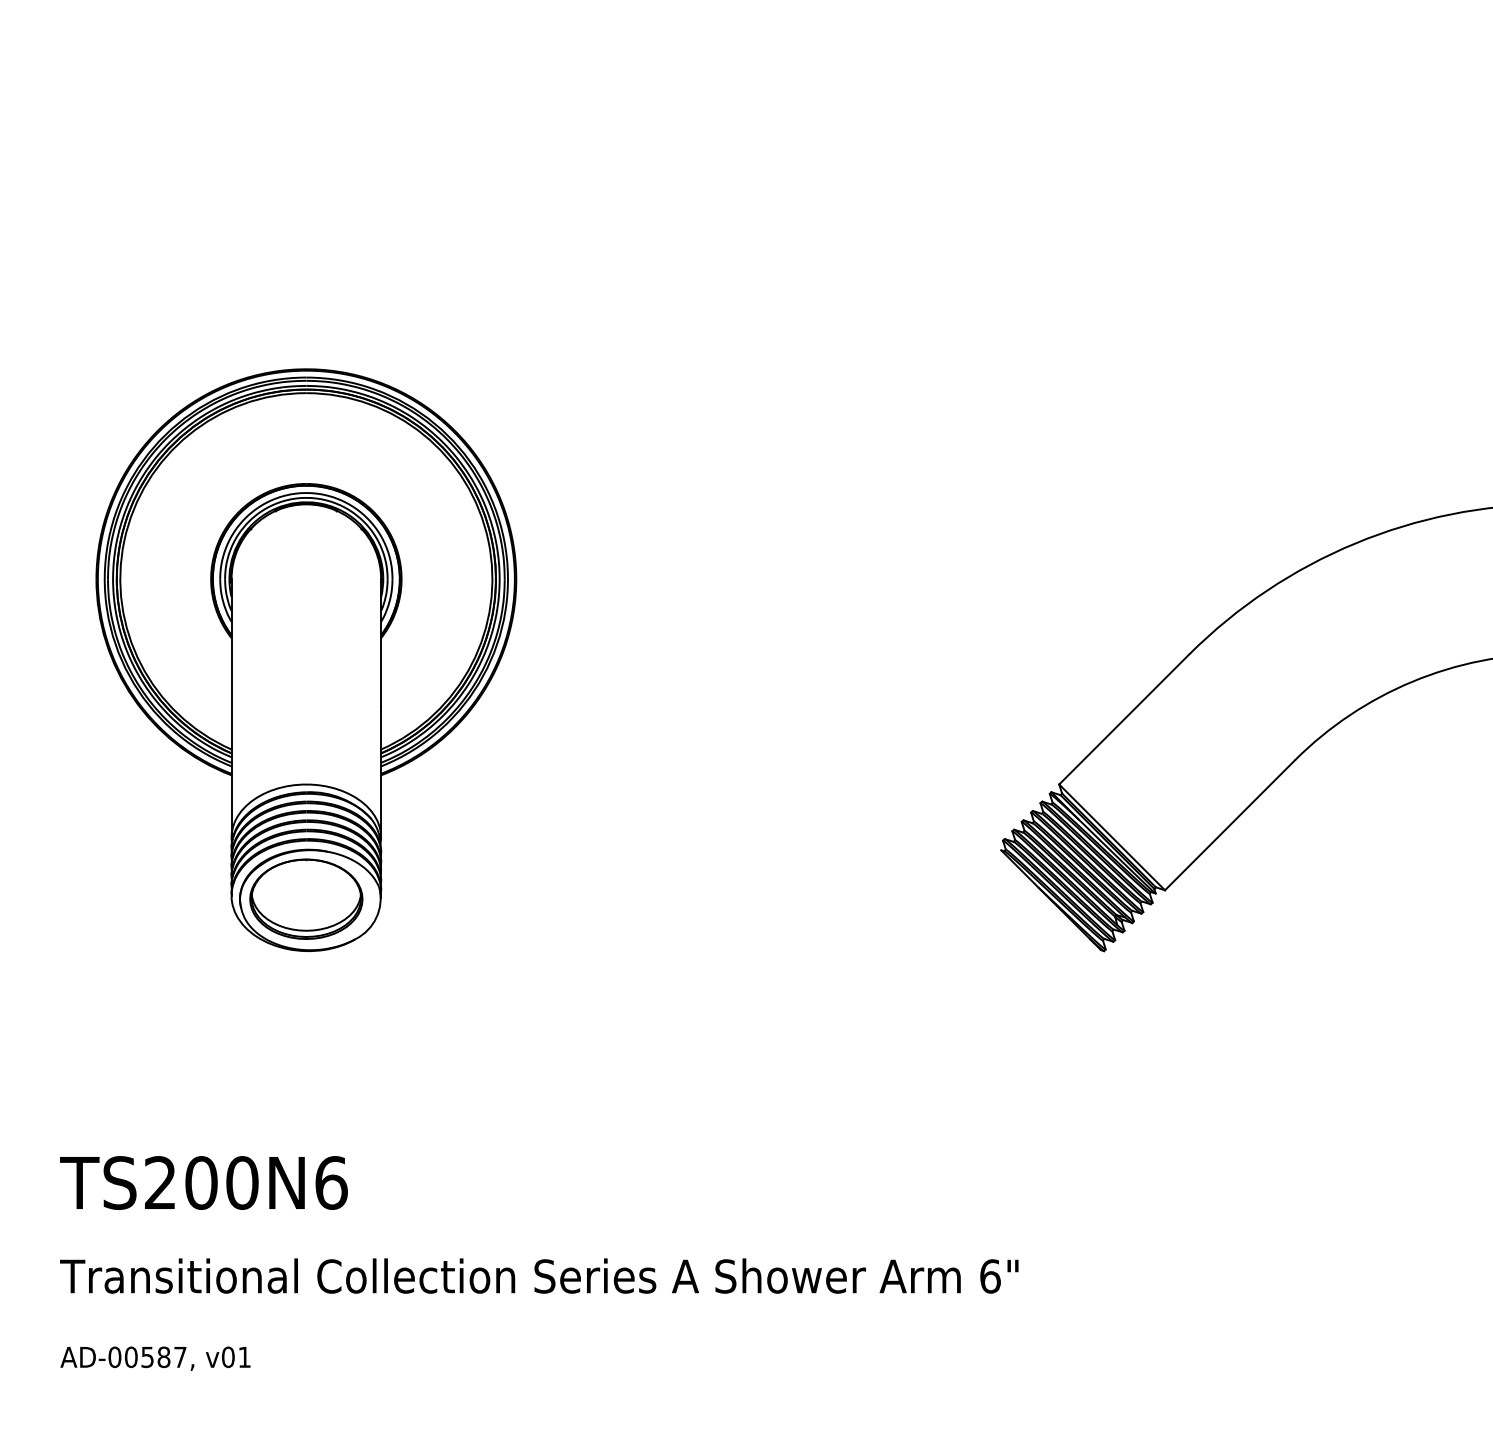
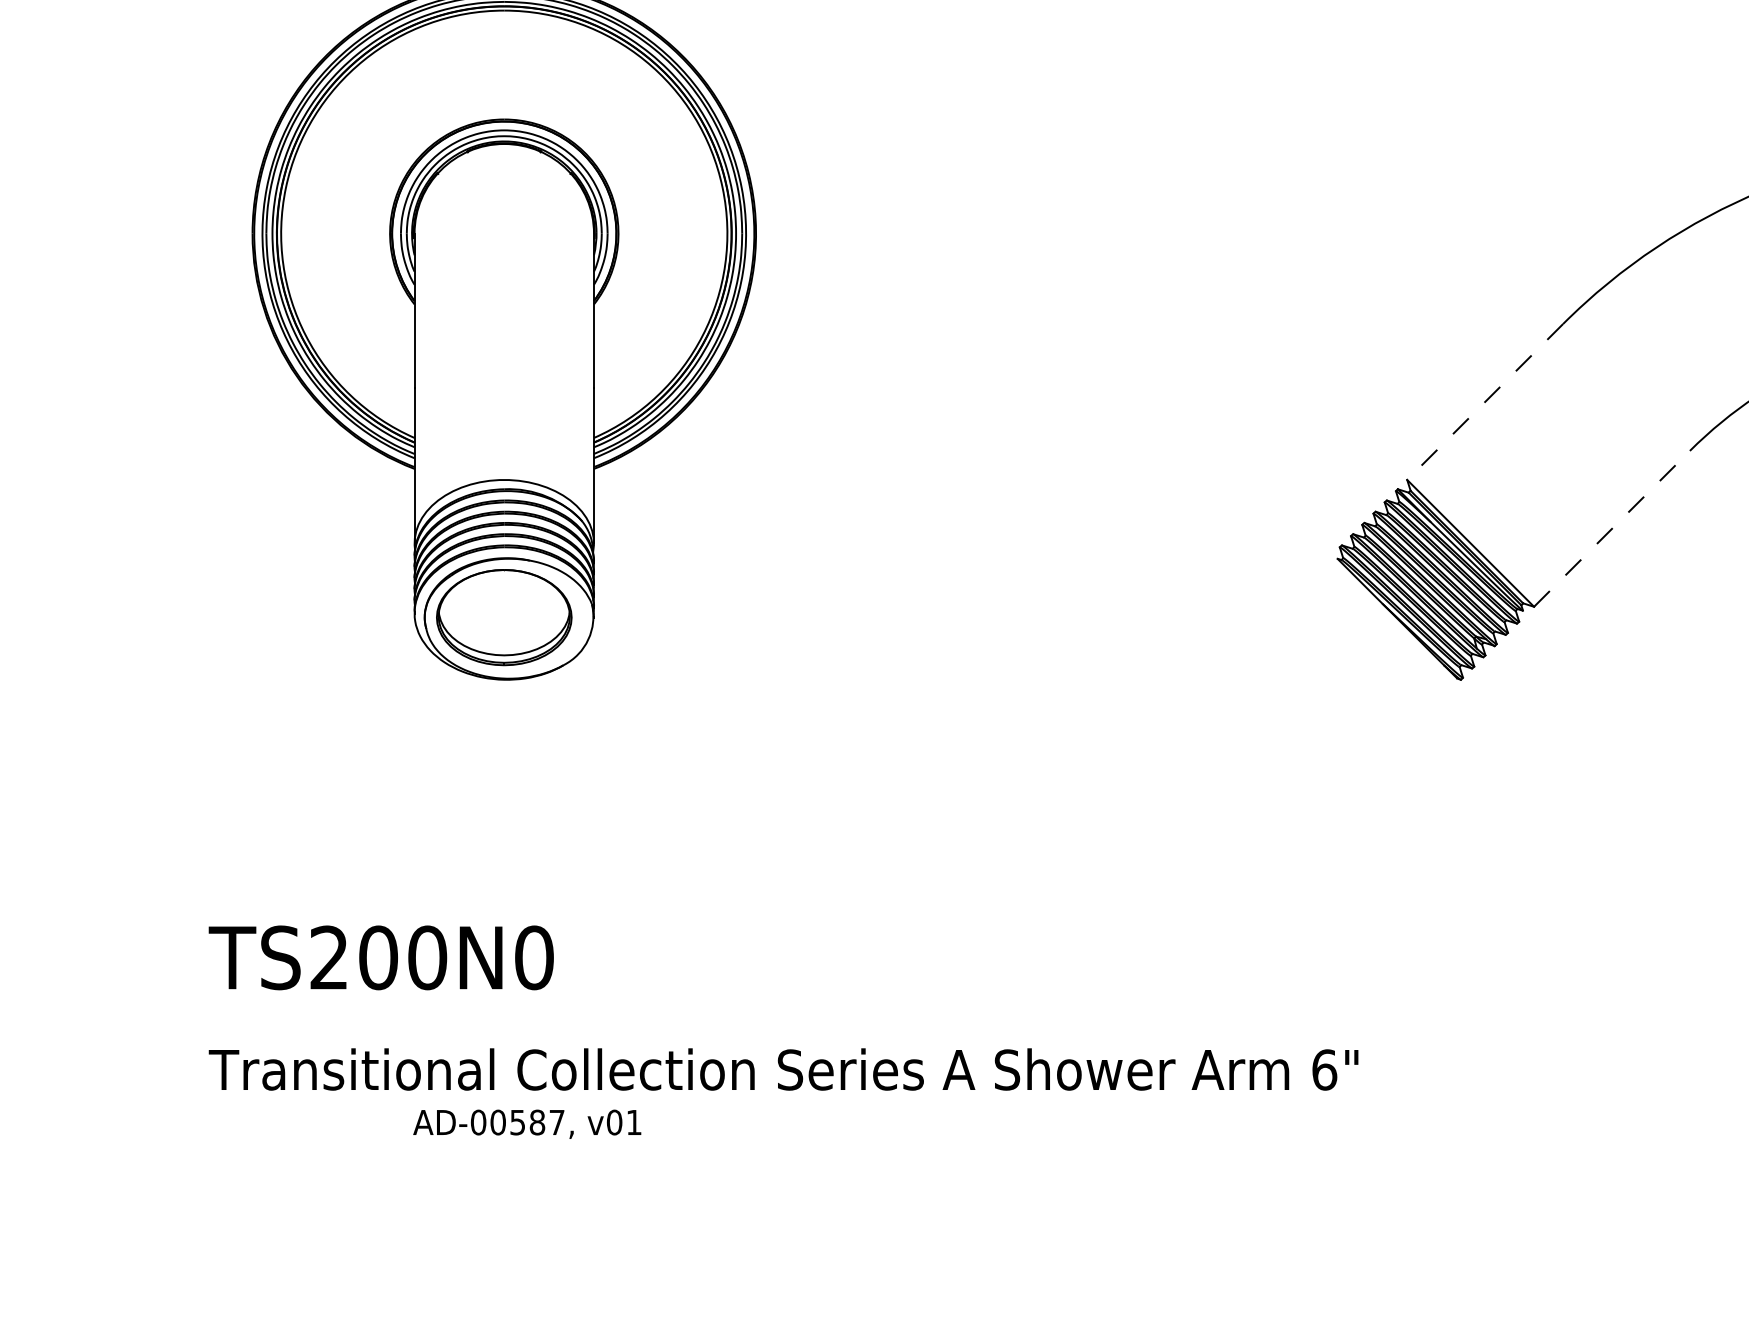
line: (1124, 719) -> (1485, 401), solid -> dashed
line: (1230, 825) -> (1612, 529), solid -> dashed
text: (331, 1182) -> (534, 957), TS200N6 -> TS200N0
text: (155, 1358) -> (527, 1123), moved

